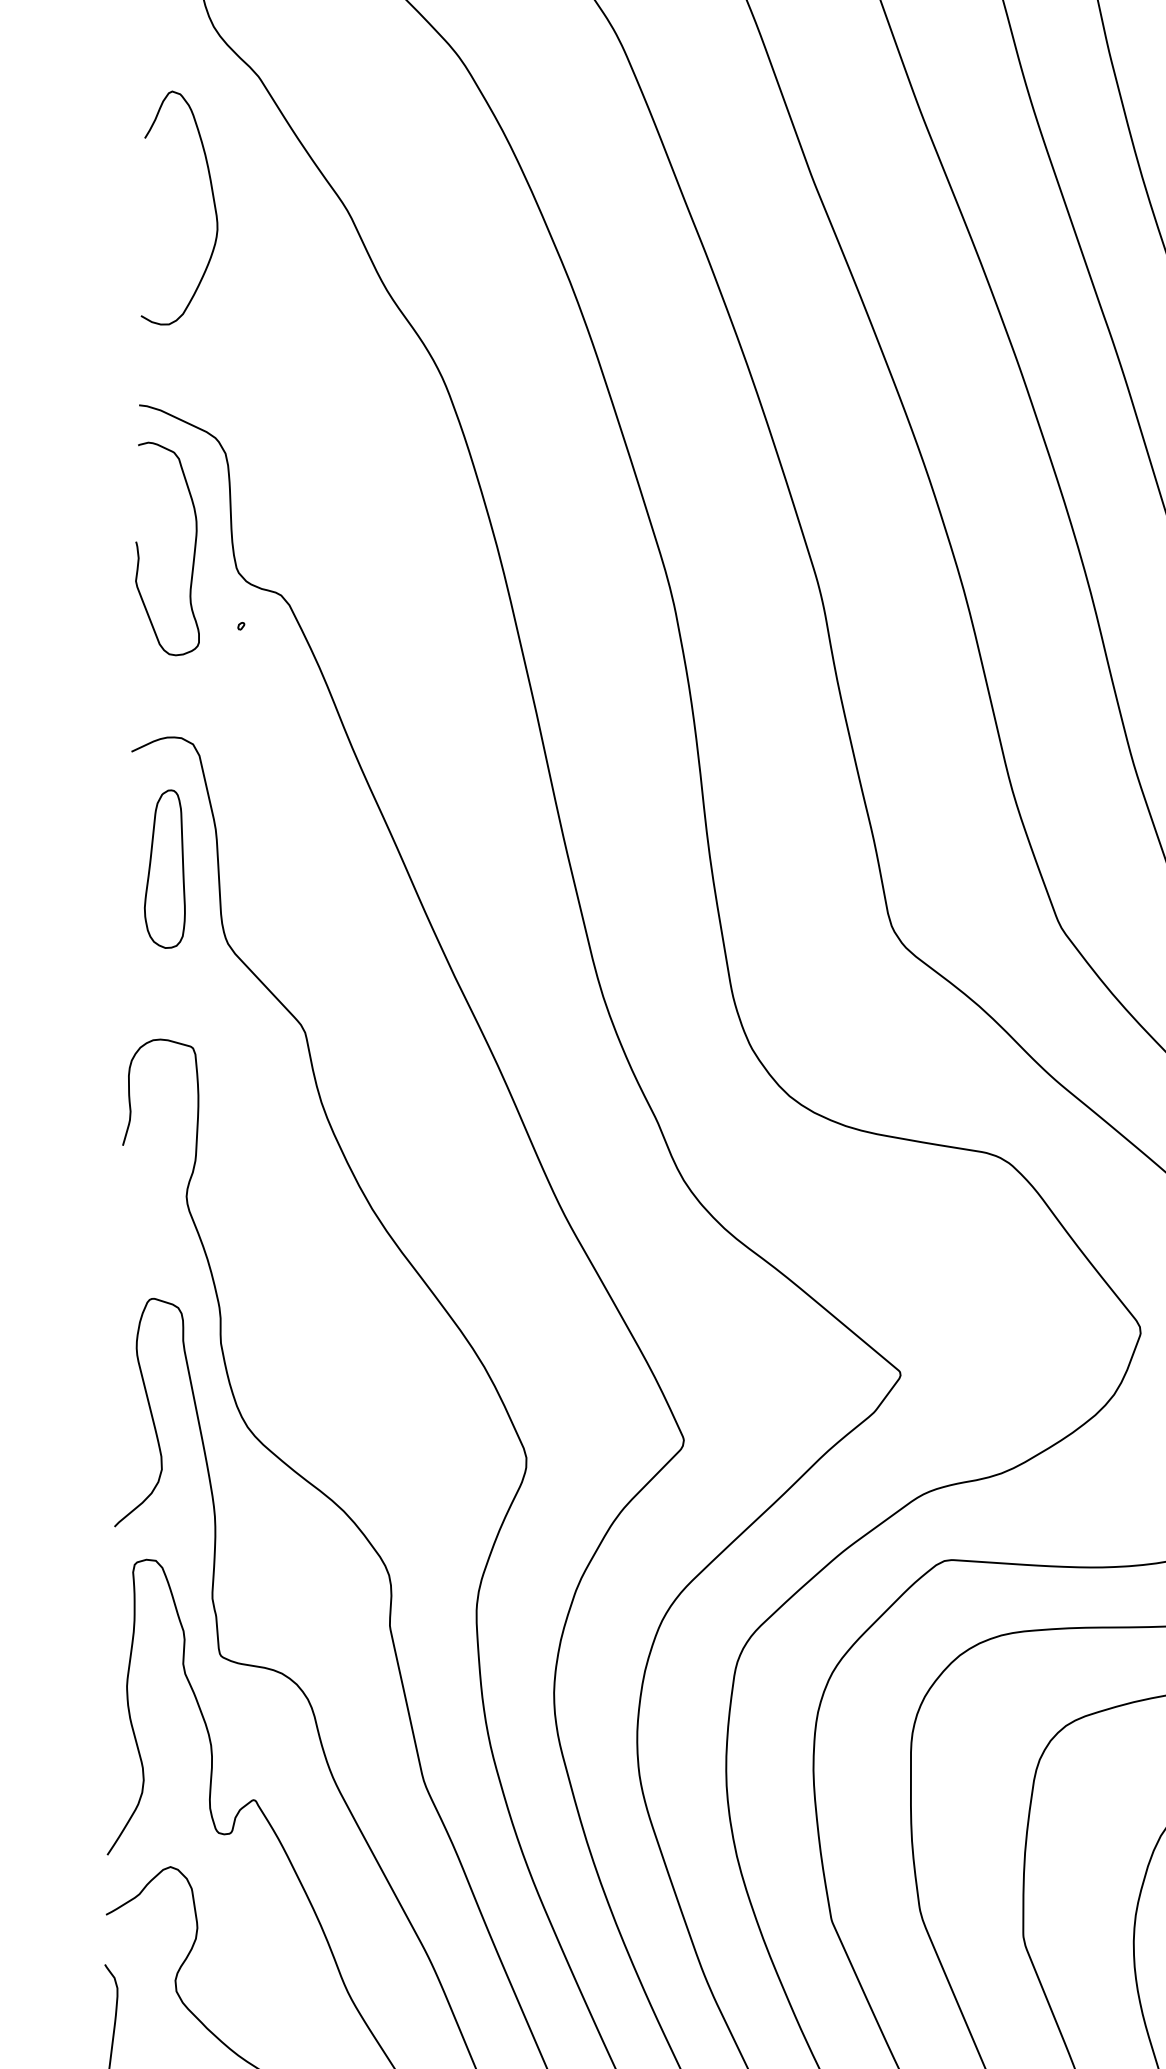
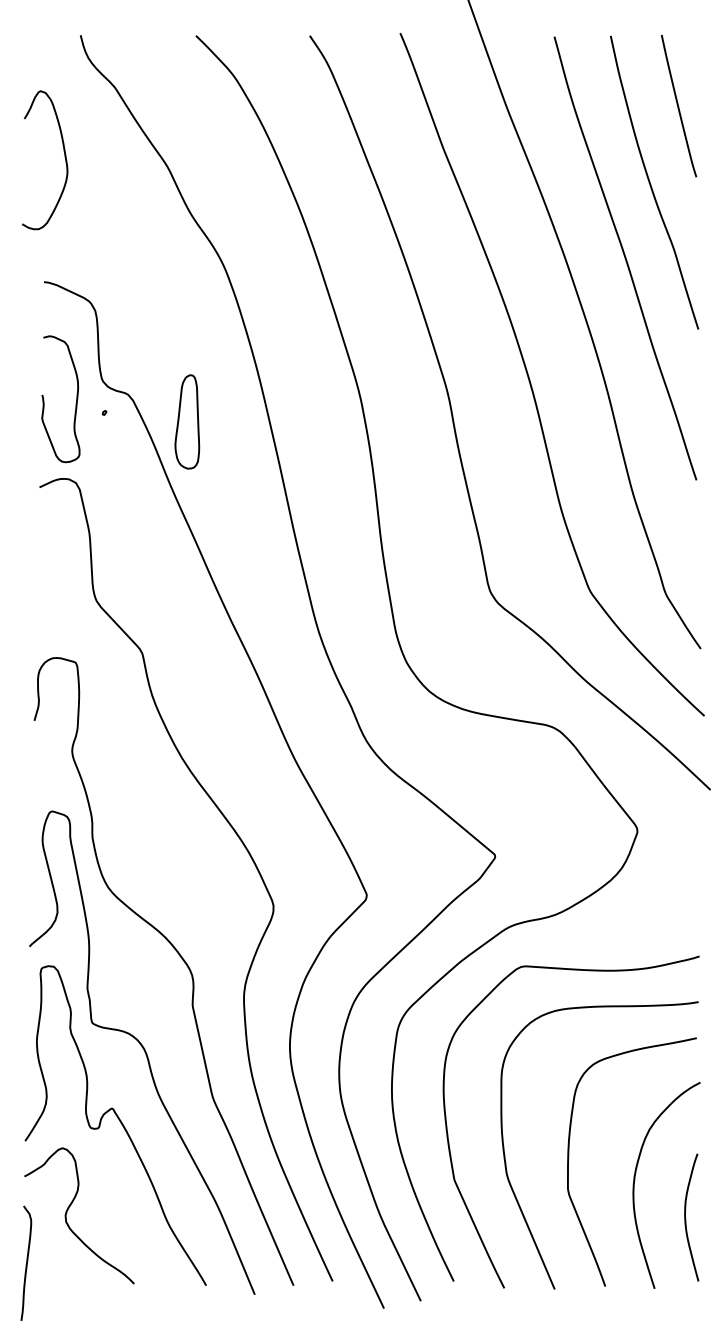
curve: (212, 203) -> (64, 157), moved
curve: (192, 556) -> (75, 403), moved
part: (165, 868) -> (187, 421), moved

